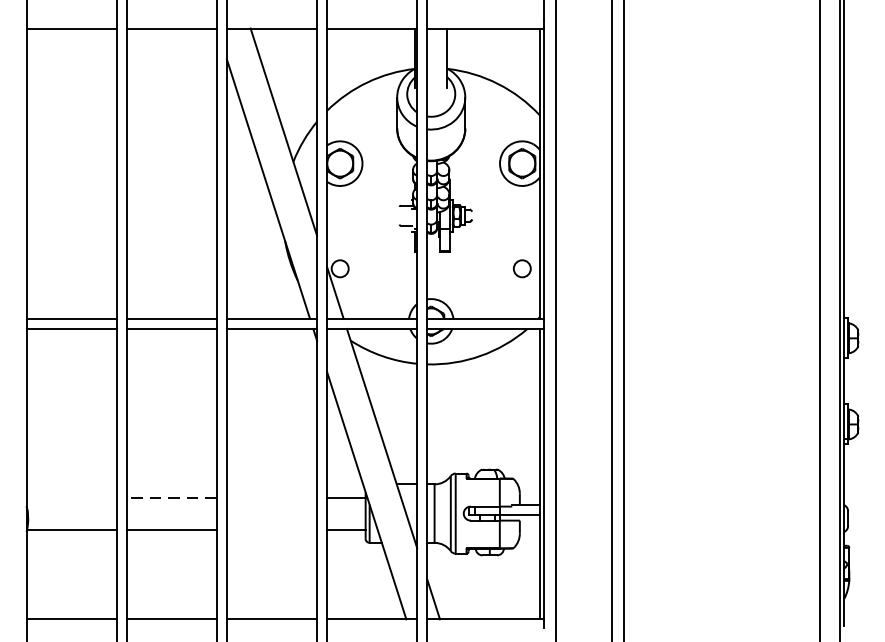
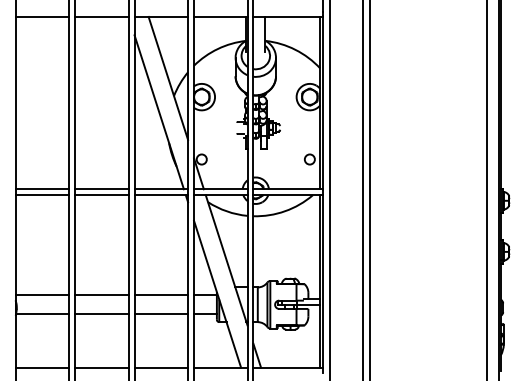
line: (71, 497) -> (42, 295), added
line: (171, 497) -> (101, 295), dashed -> solid
line: (272, 497) -> (161, 295), added
line: (272, 529) -> (161, 314), added

